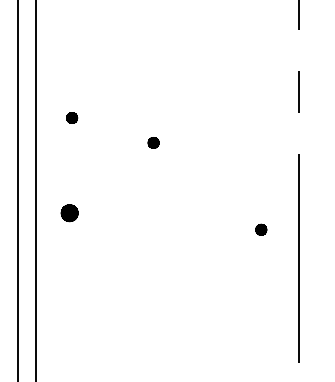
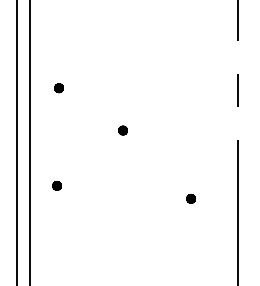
part: (72, 117) -> (59, 87), moved
part: (69, 213) -> (56, 186), size x0.62
part: (261, 229) -> (191, 198), moved

